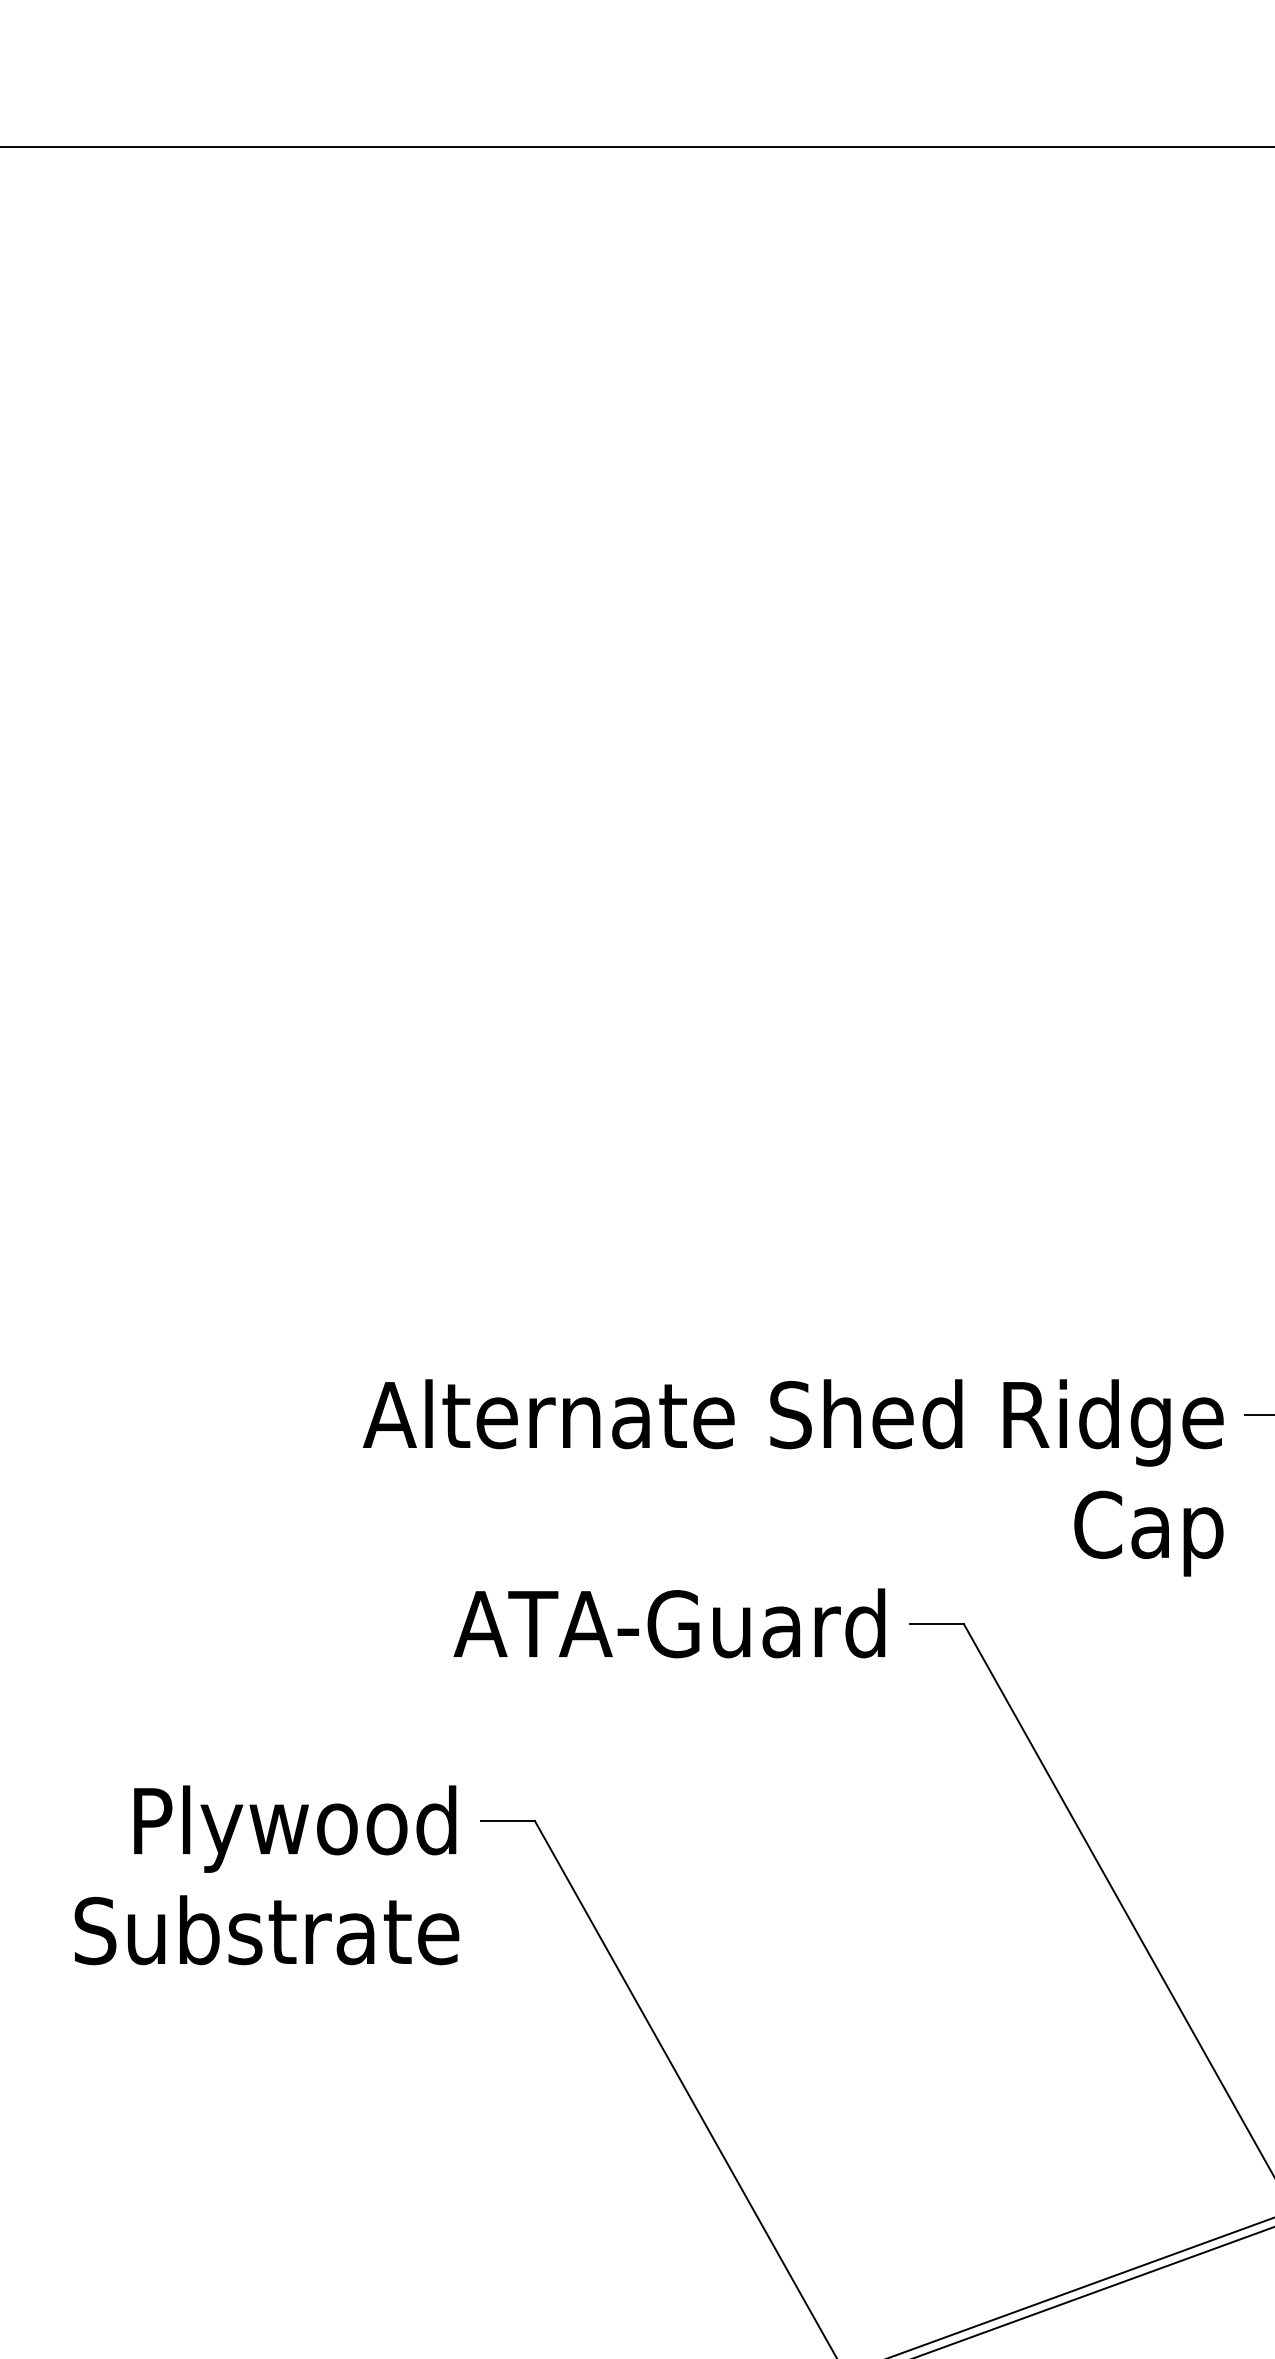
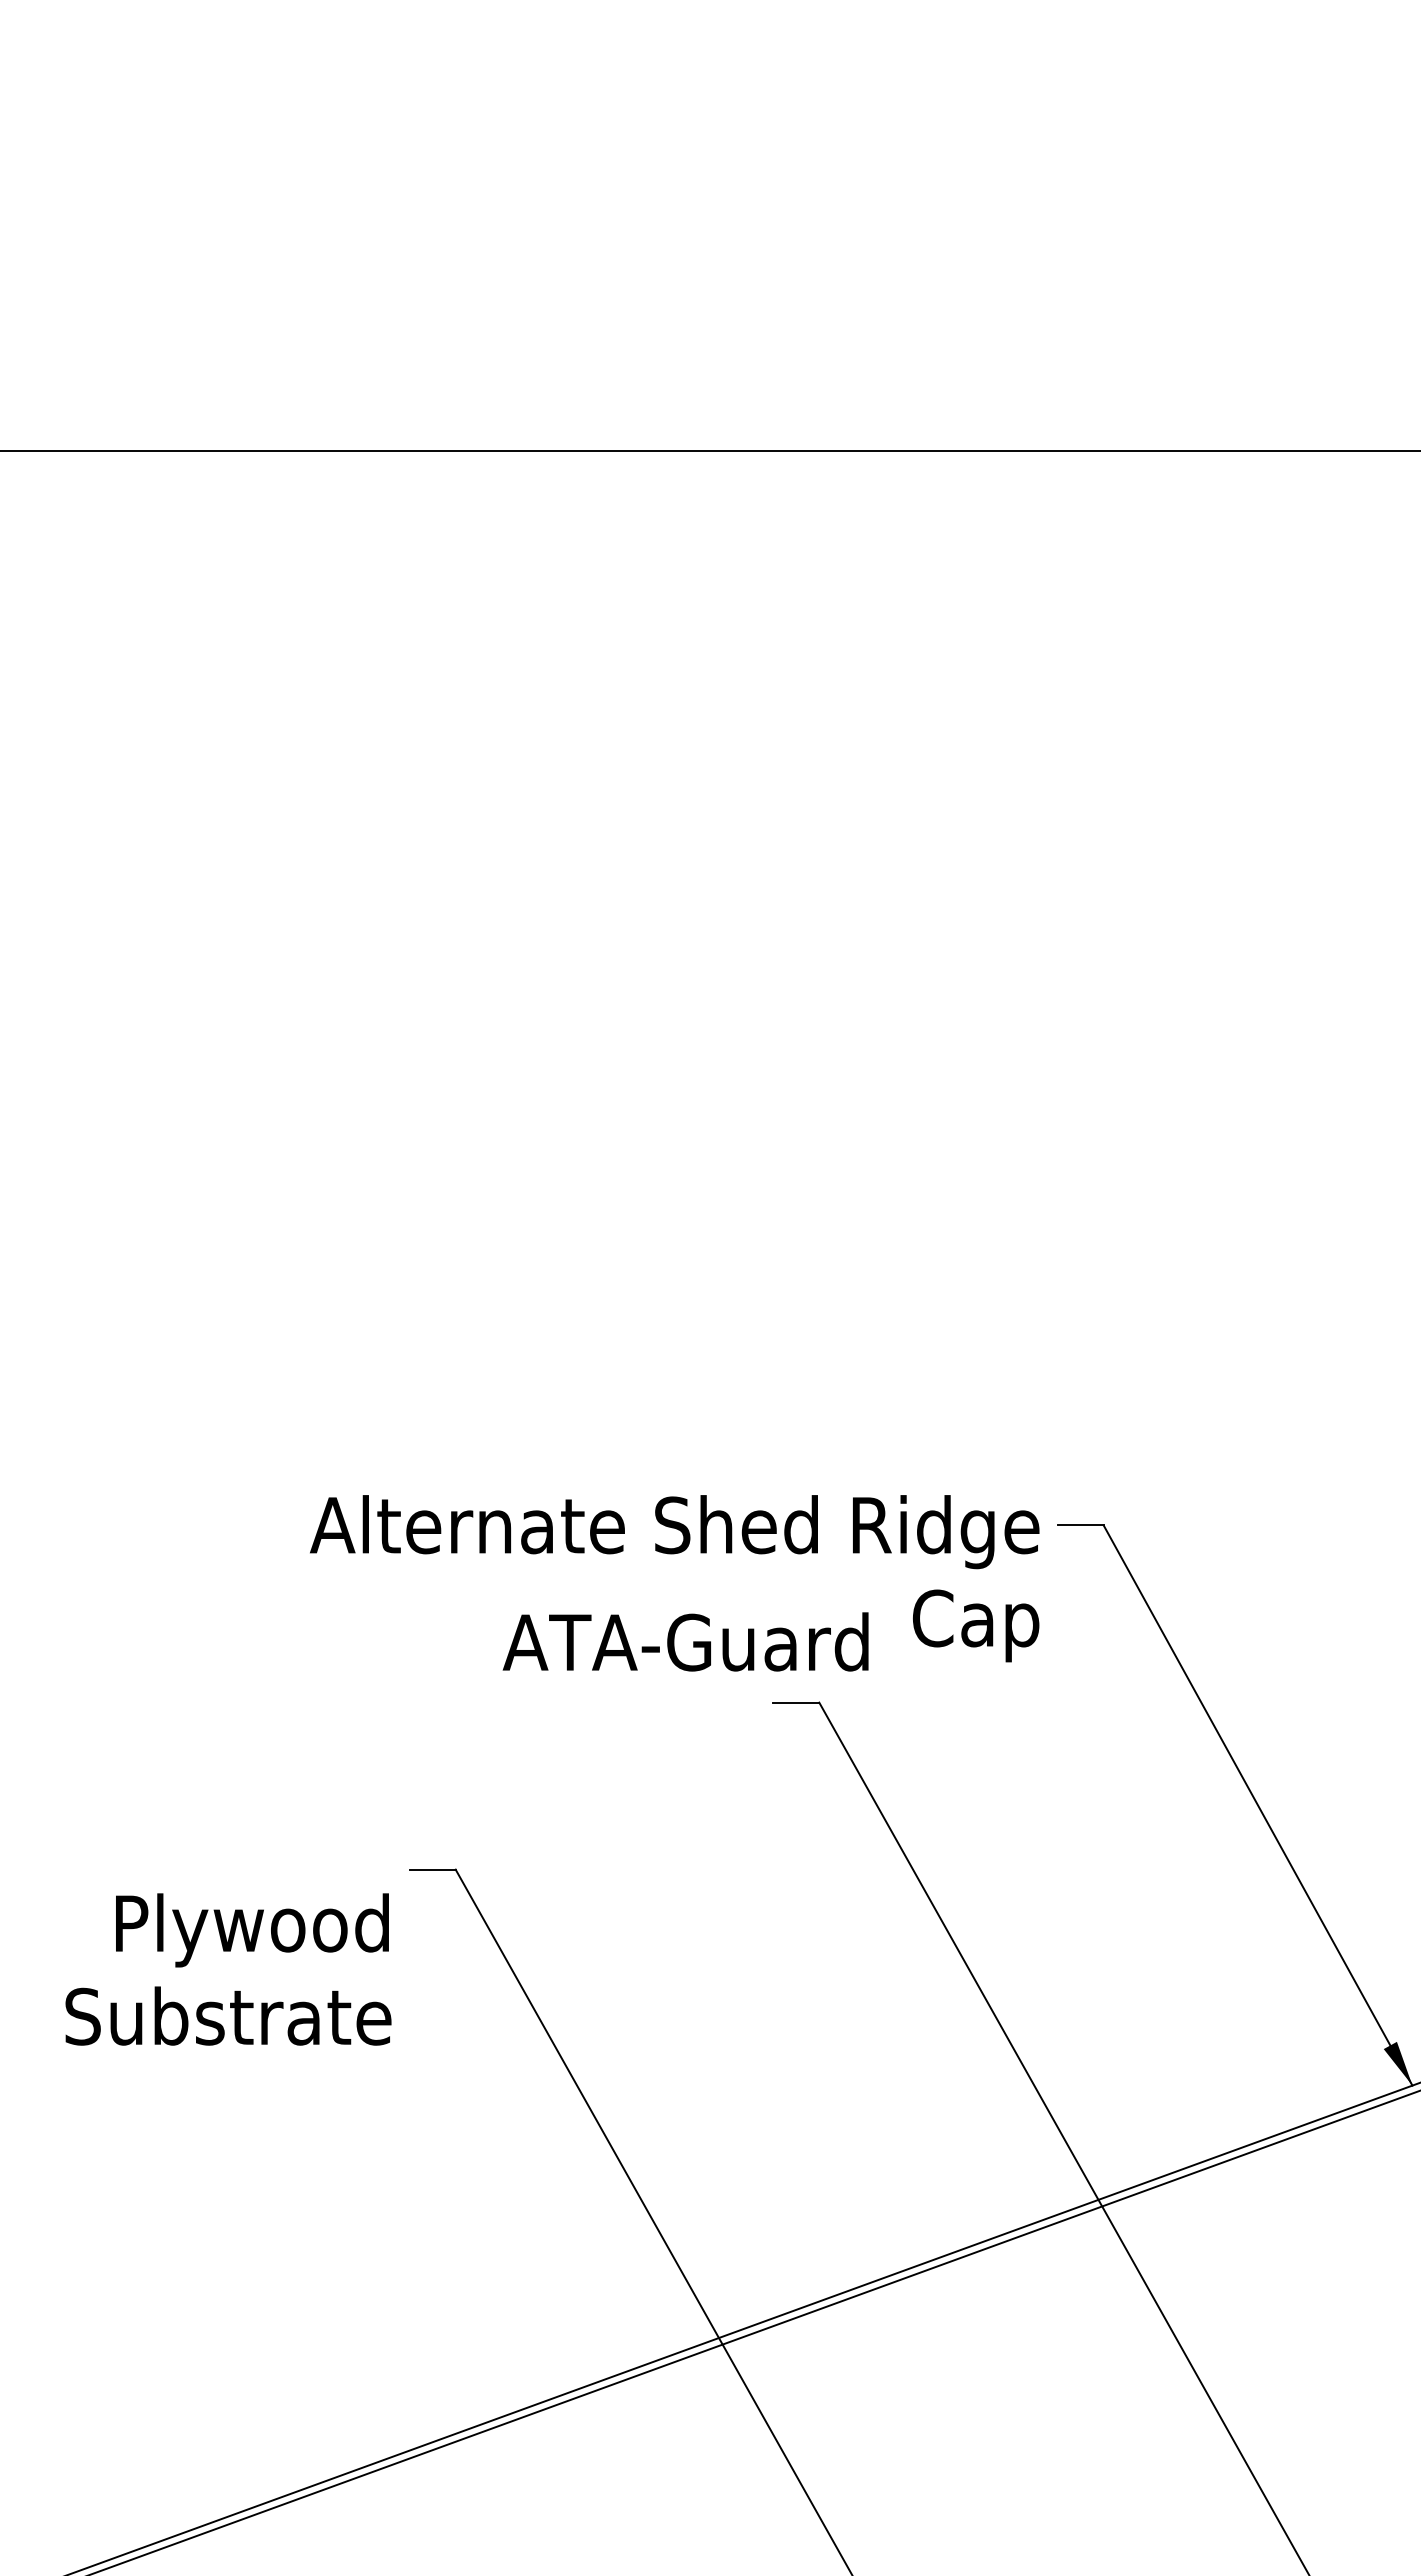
text: (669, 1622) -> (685, 1641), moved
text: (266, 1875) -> (228, 1969), moved

